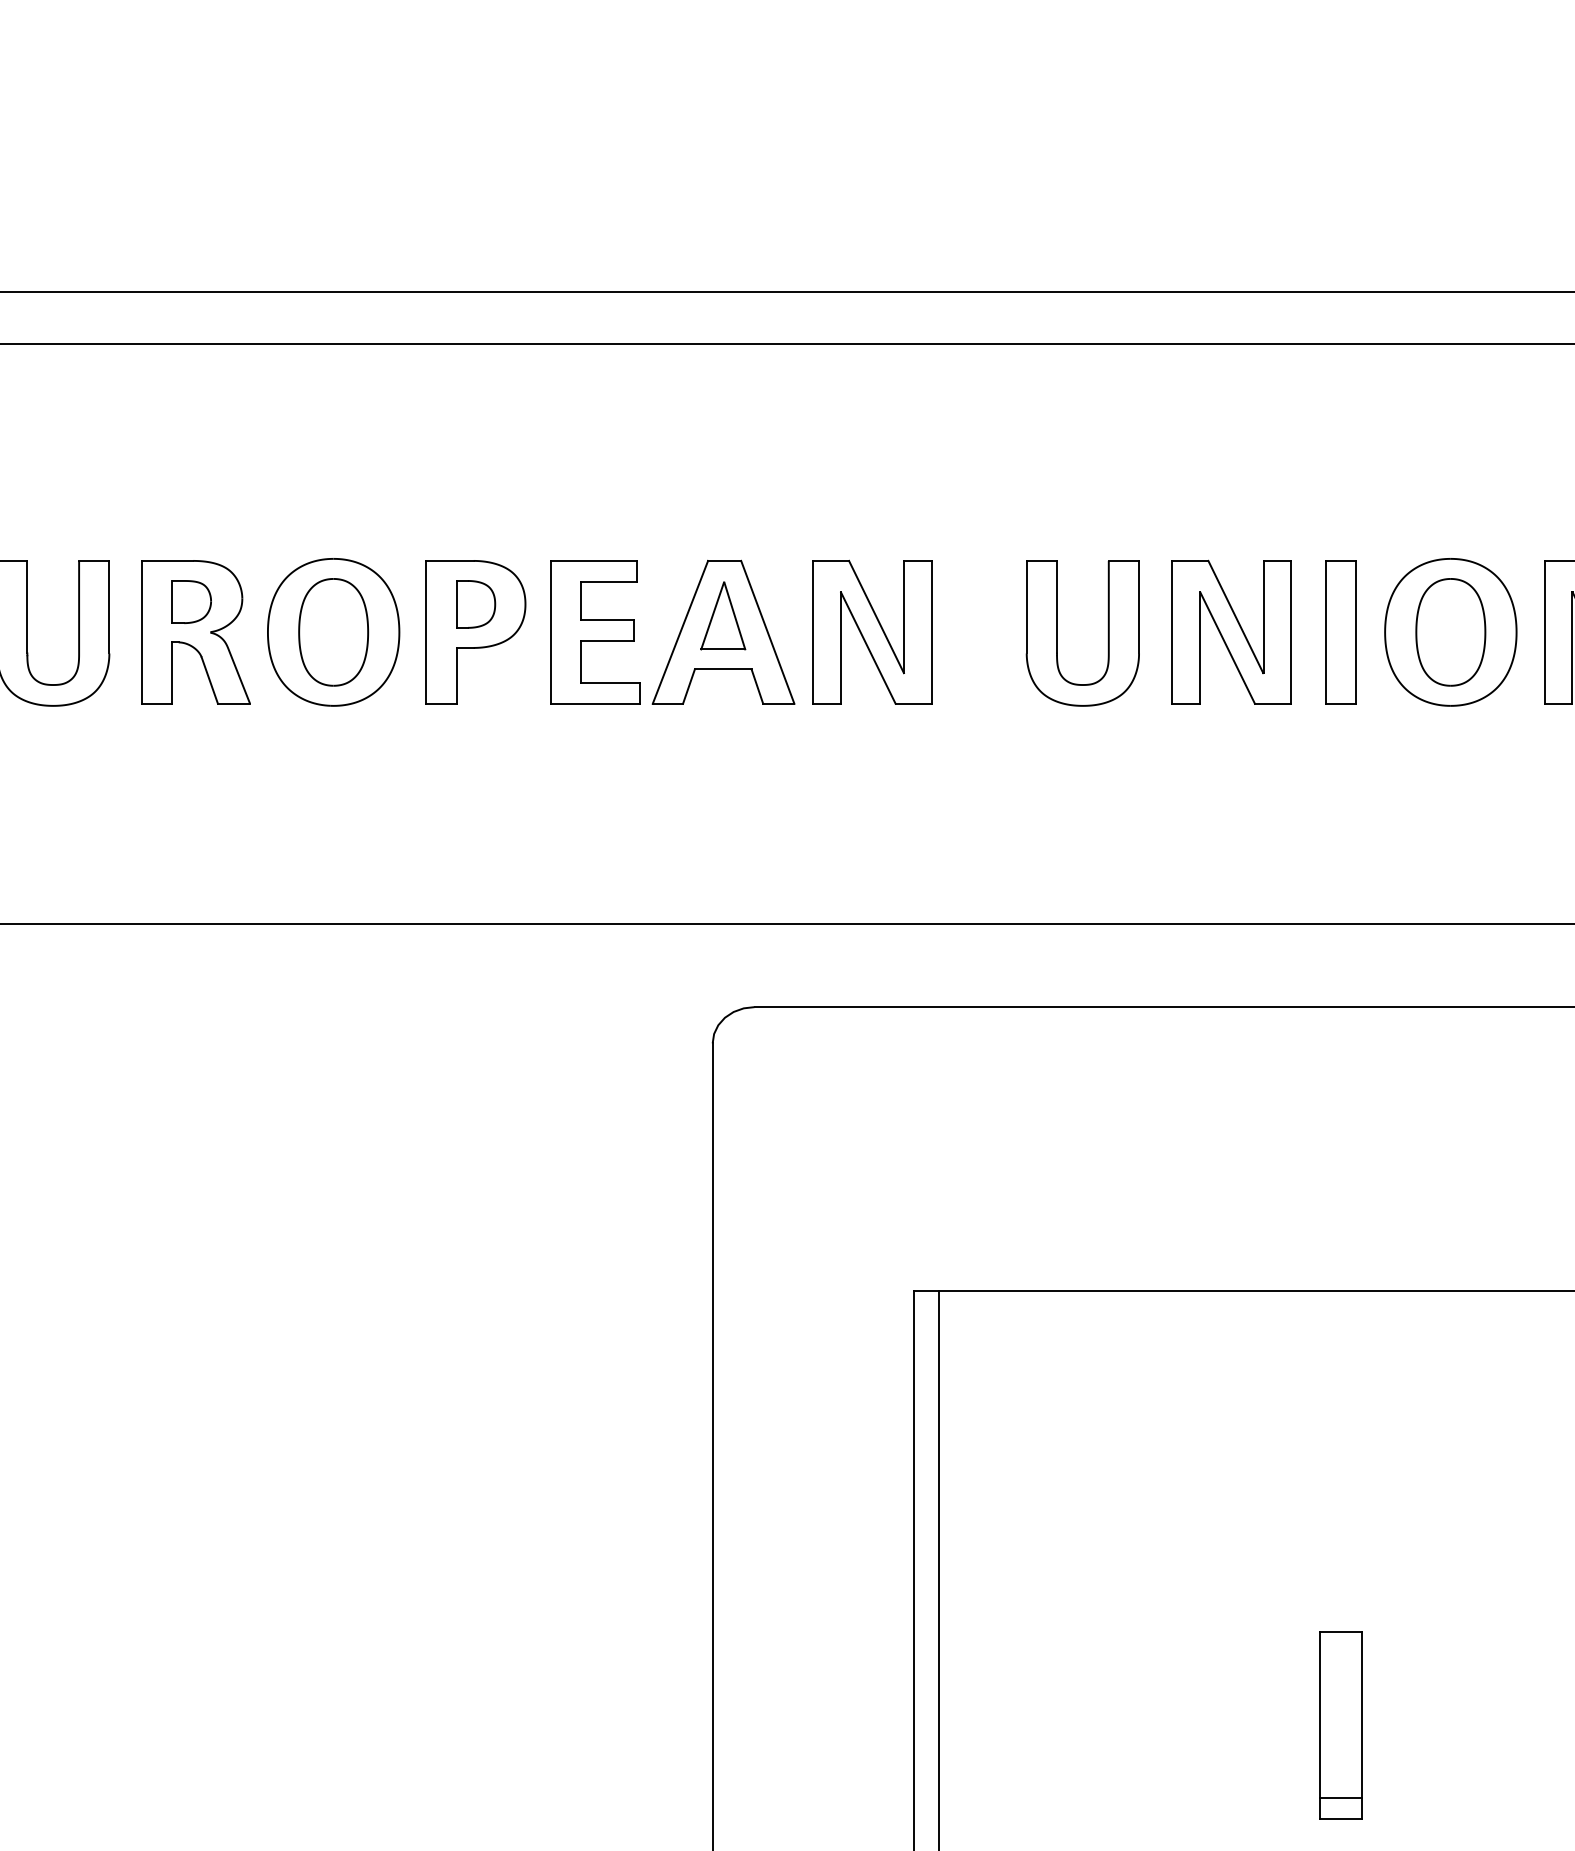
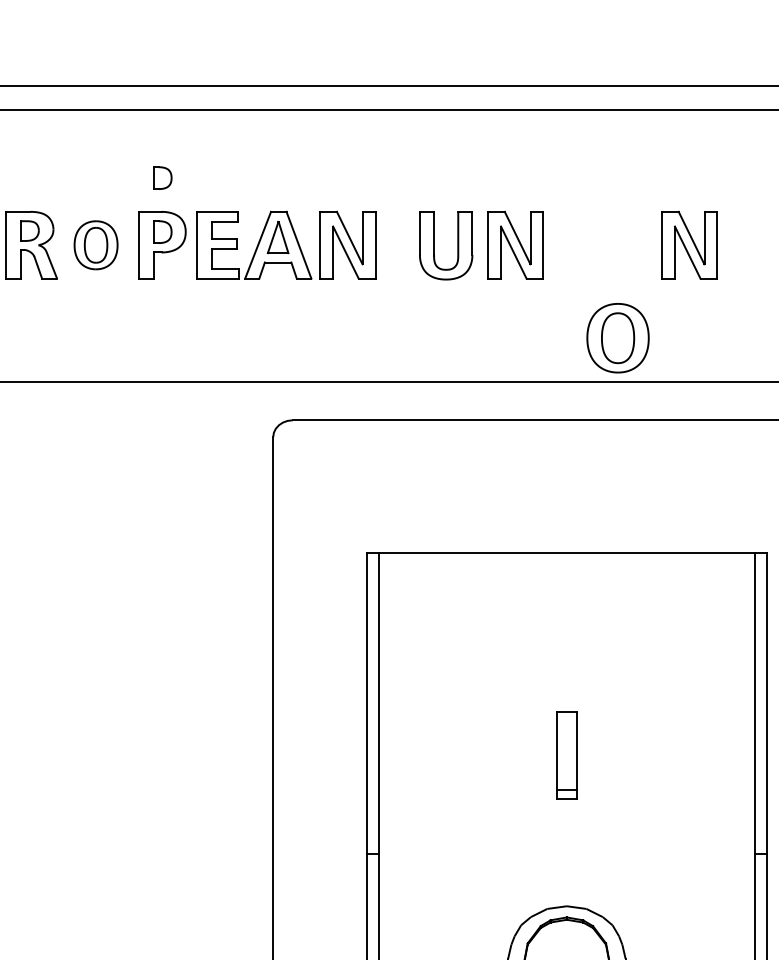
part: (475, 487) -> (162, 177), added
part: (332, 632) -> (95, 245), size x0.7
part: (1340, 632) -> (566, 245), removed
part: (1449, 632) -> (617, 338), moved

